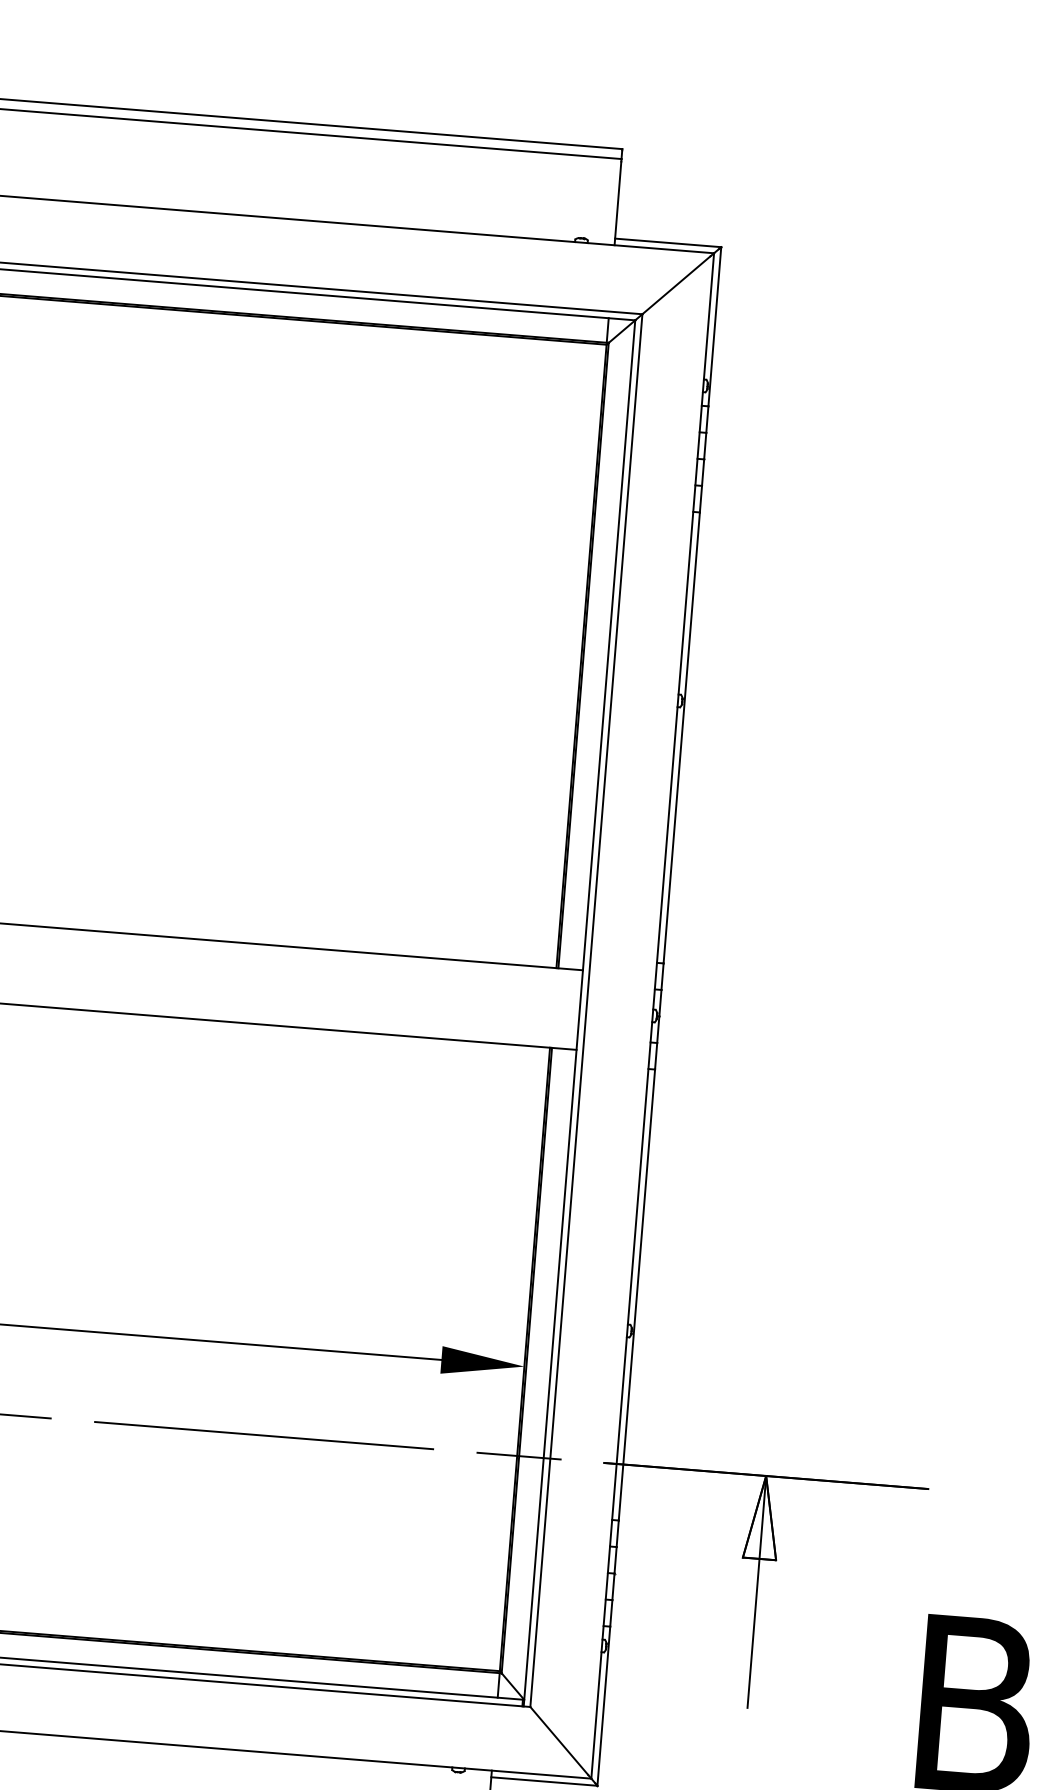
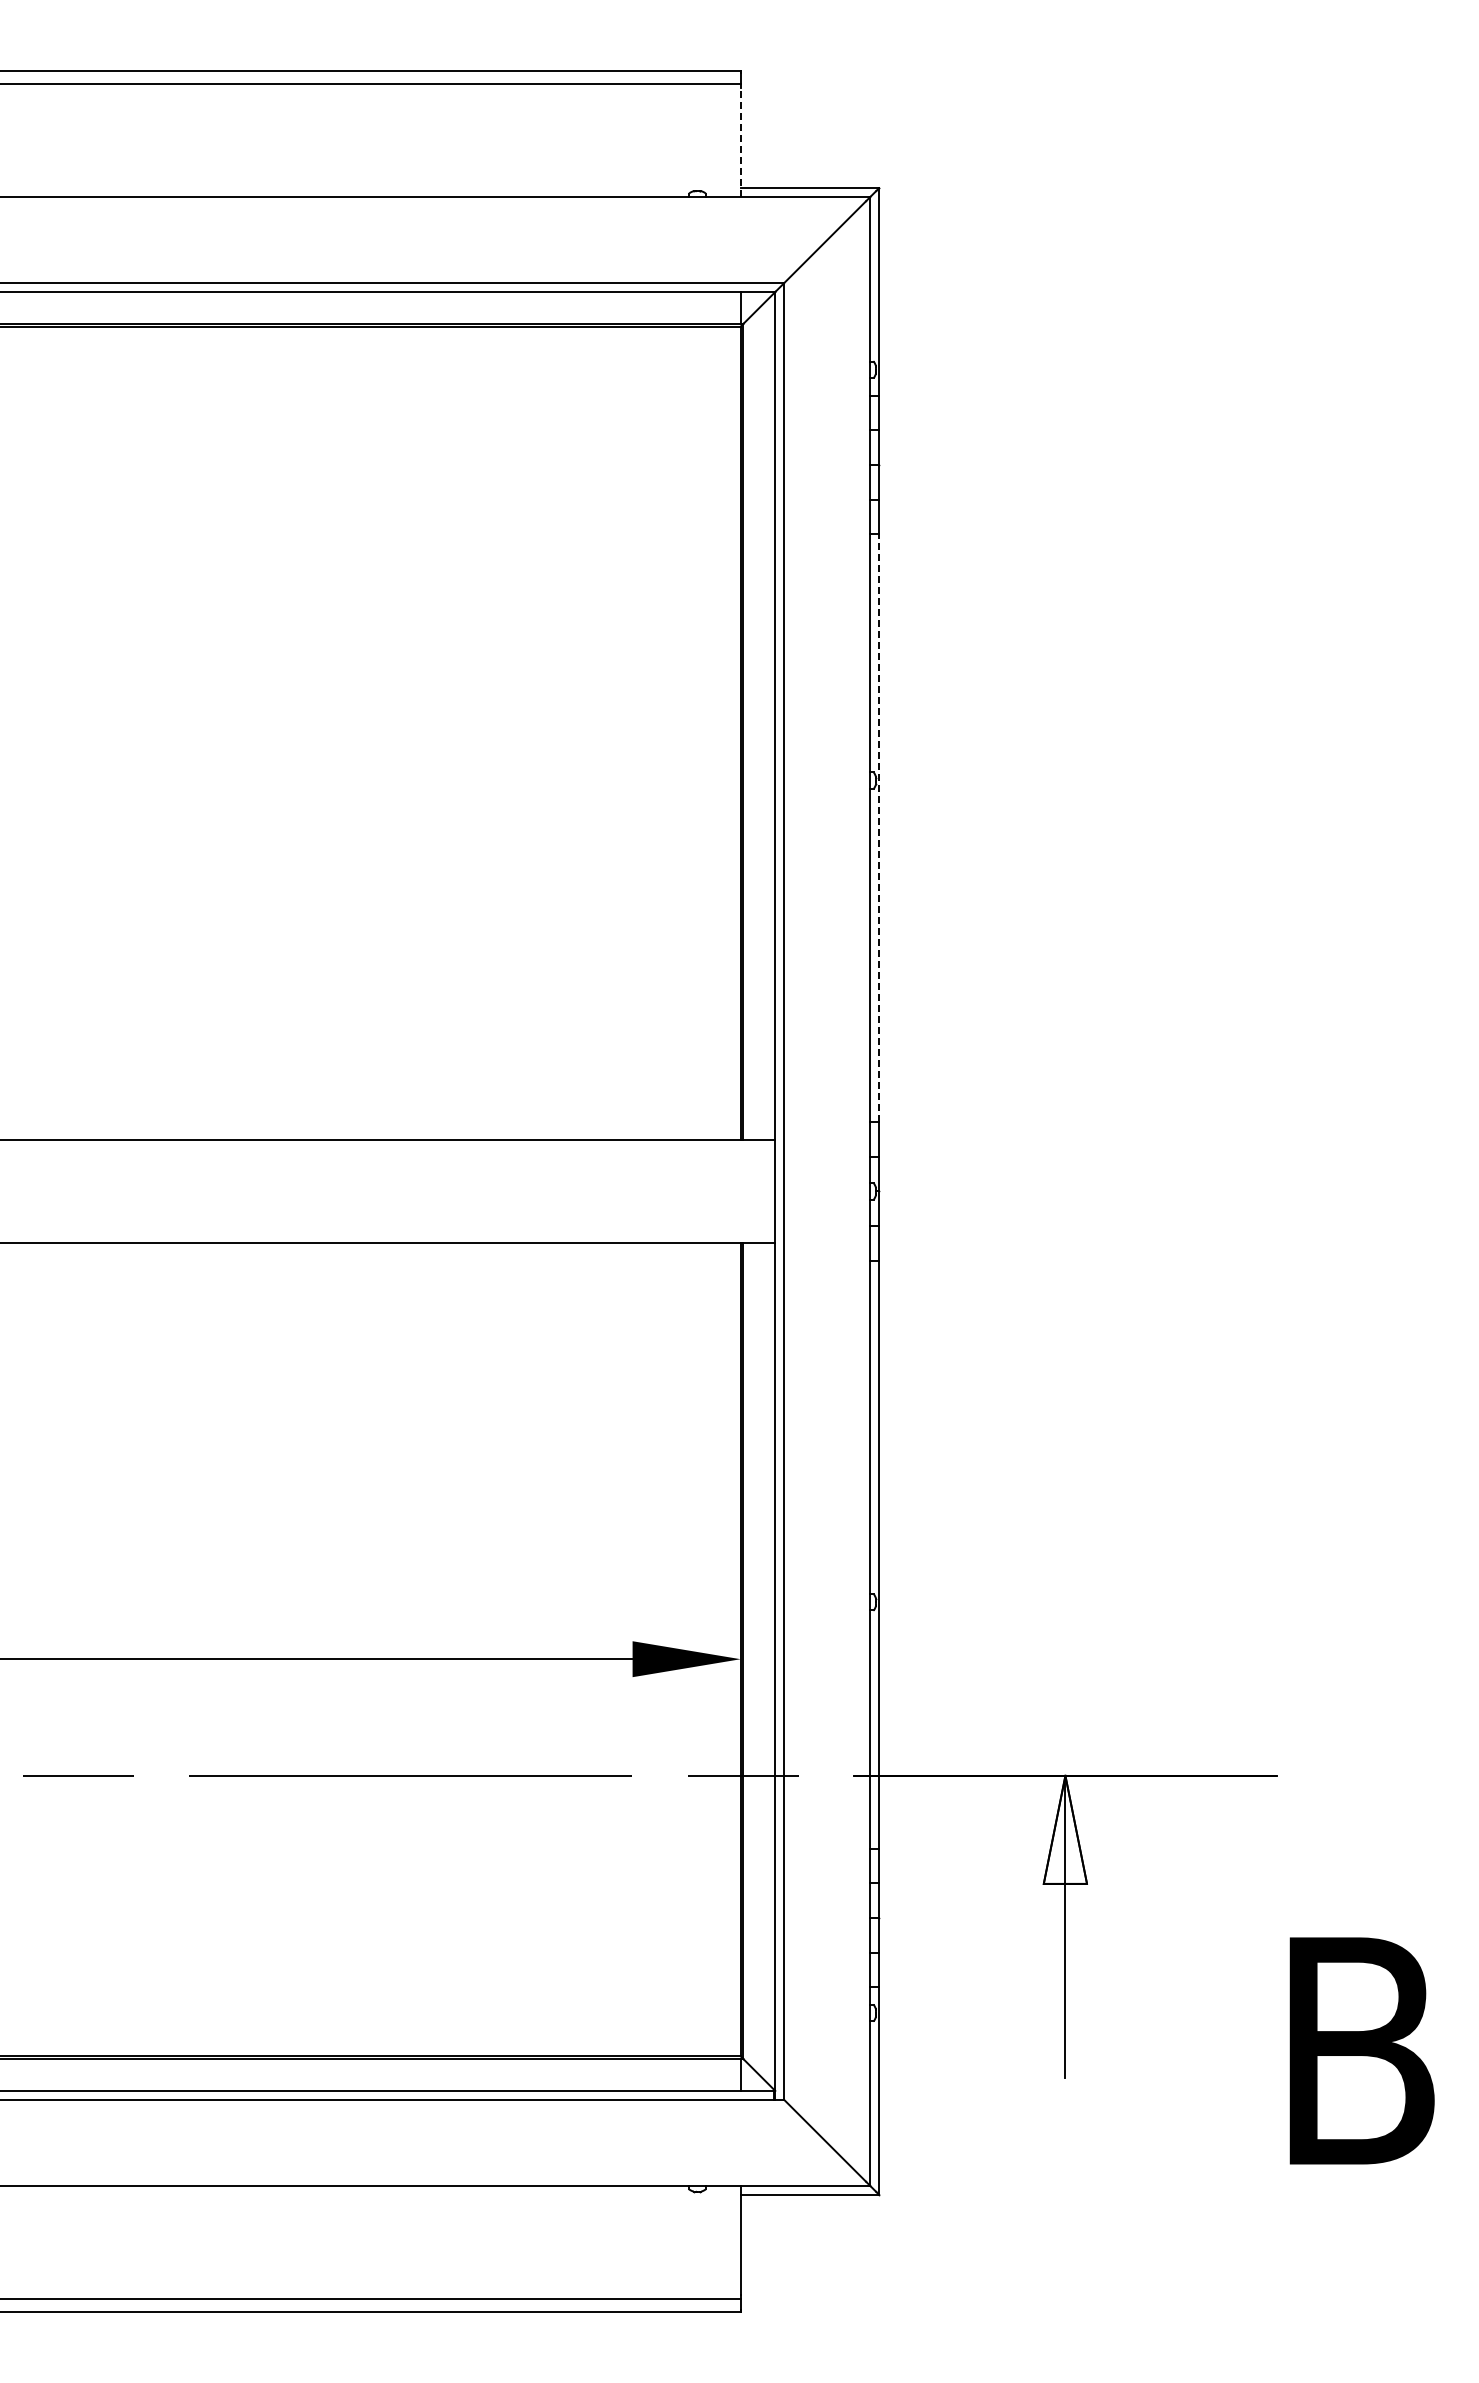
line: (617, 202) -> (740, 141), solid -> dashed
line: (682, 737) -> (879, 827), solid -> dashed

